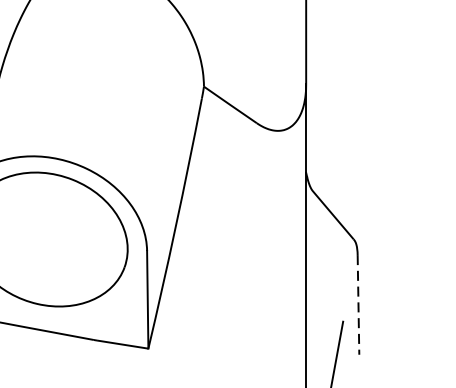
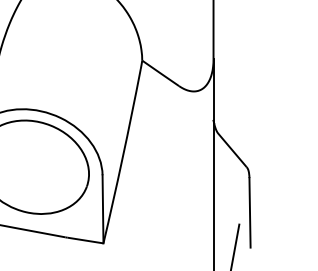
line: (359, 304) -> (250, 212), dashed -> solid

